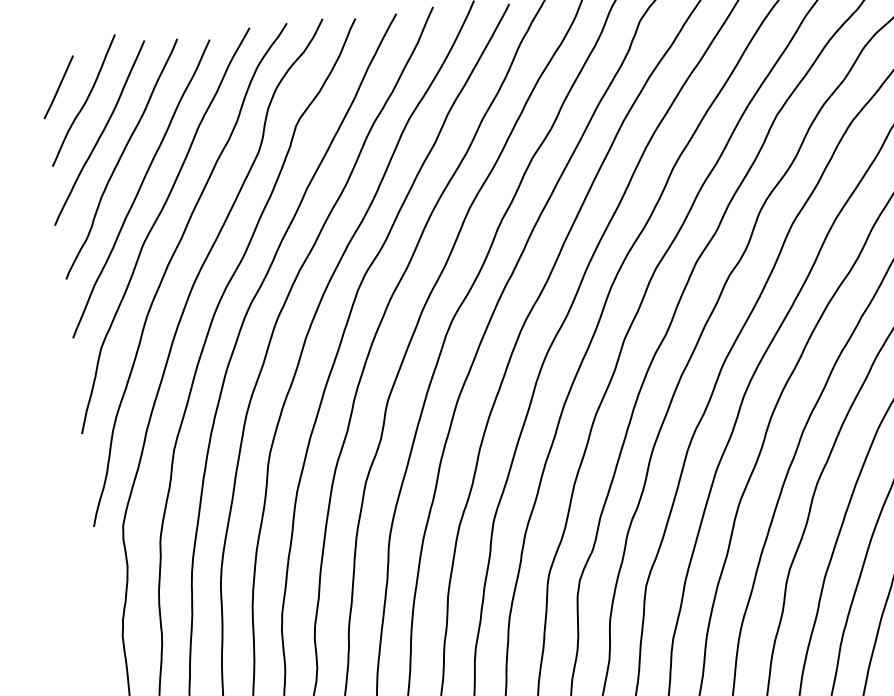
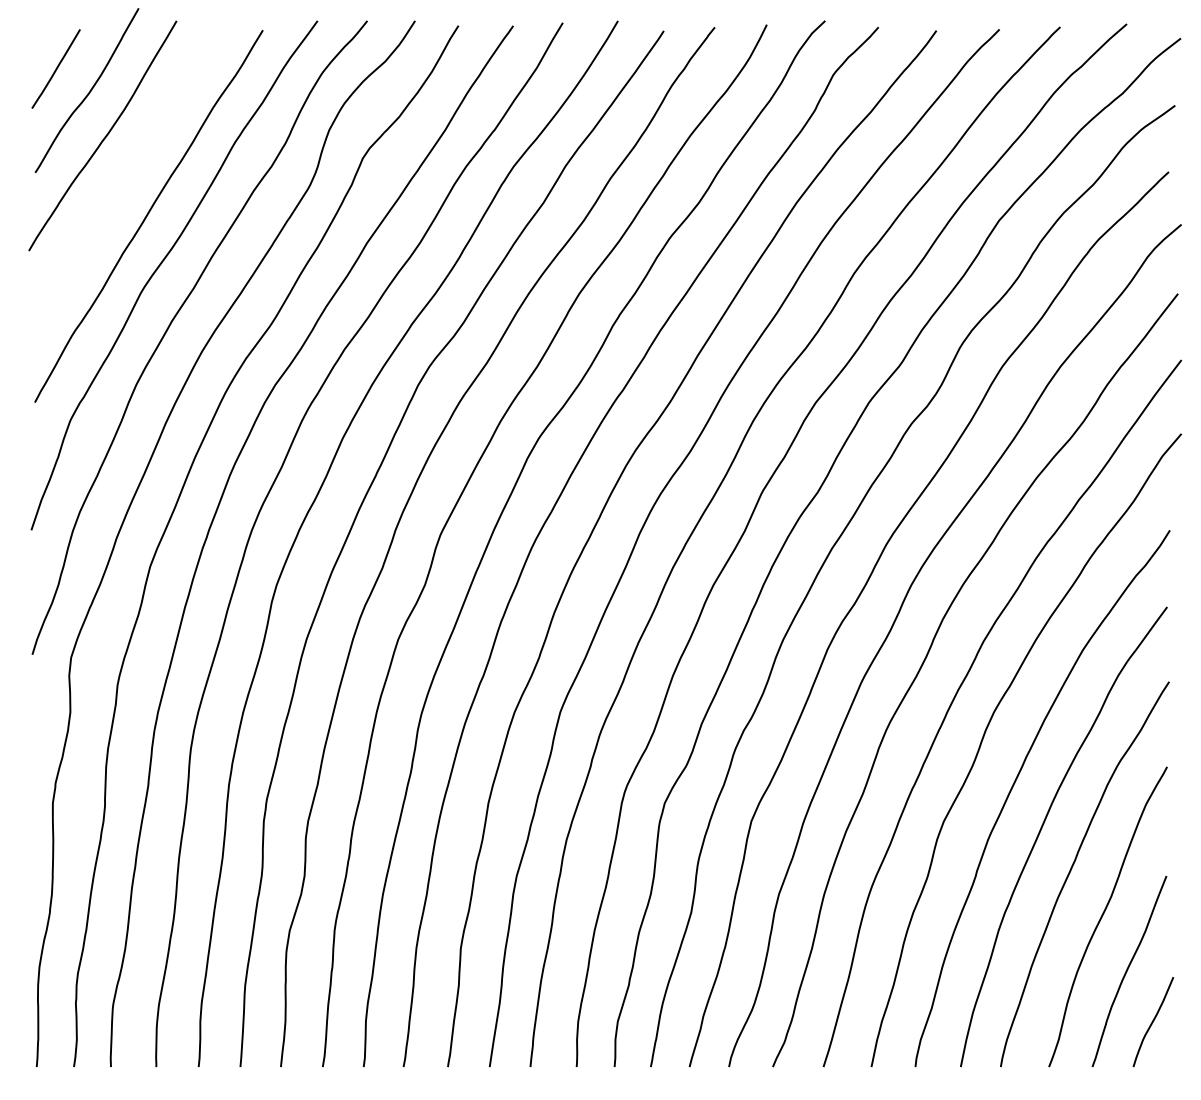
curve: (120, 158) -> (126, 173), removed

